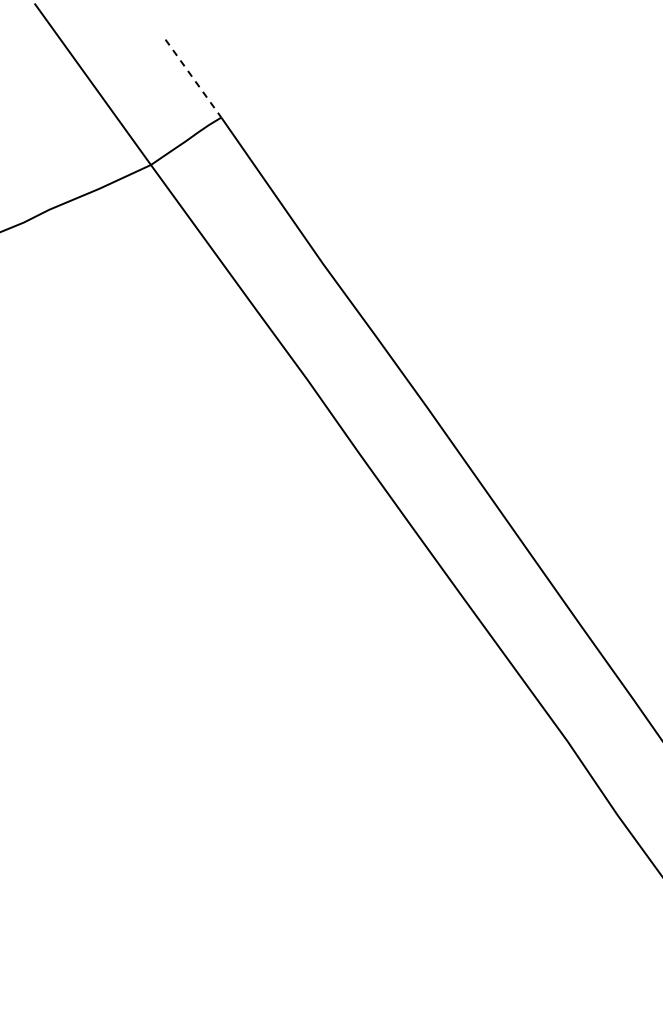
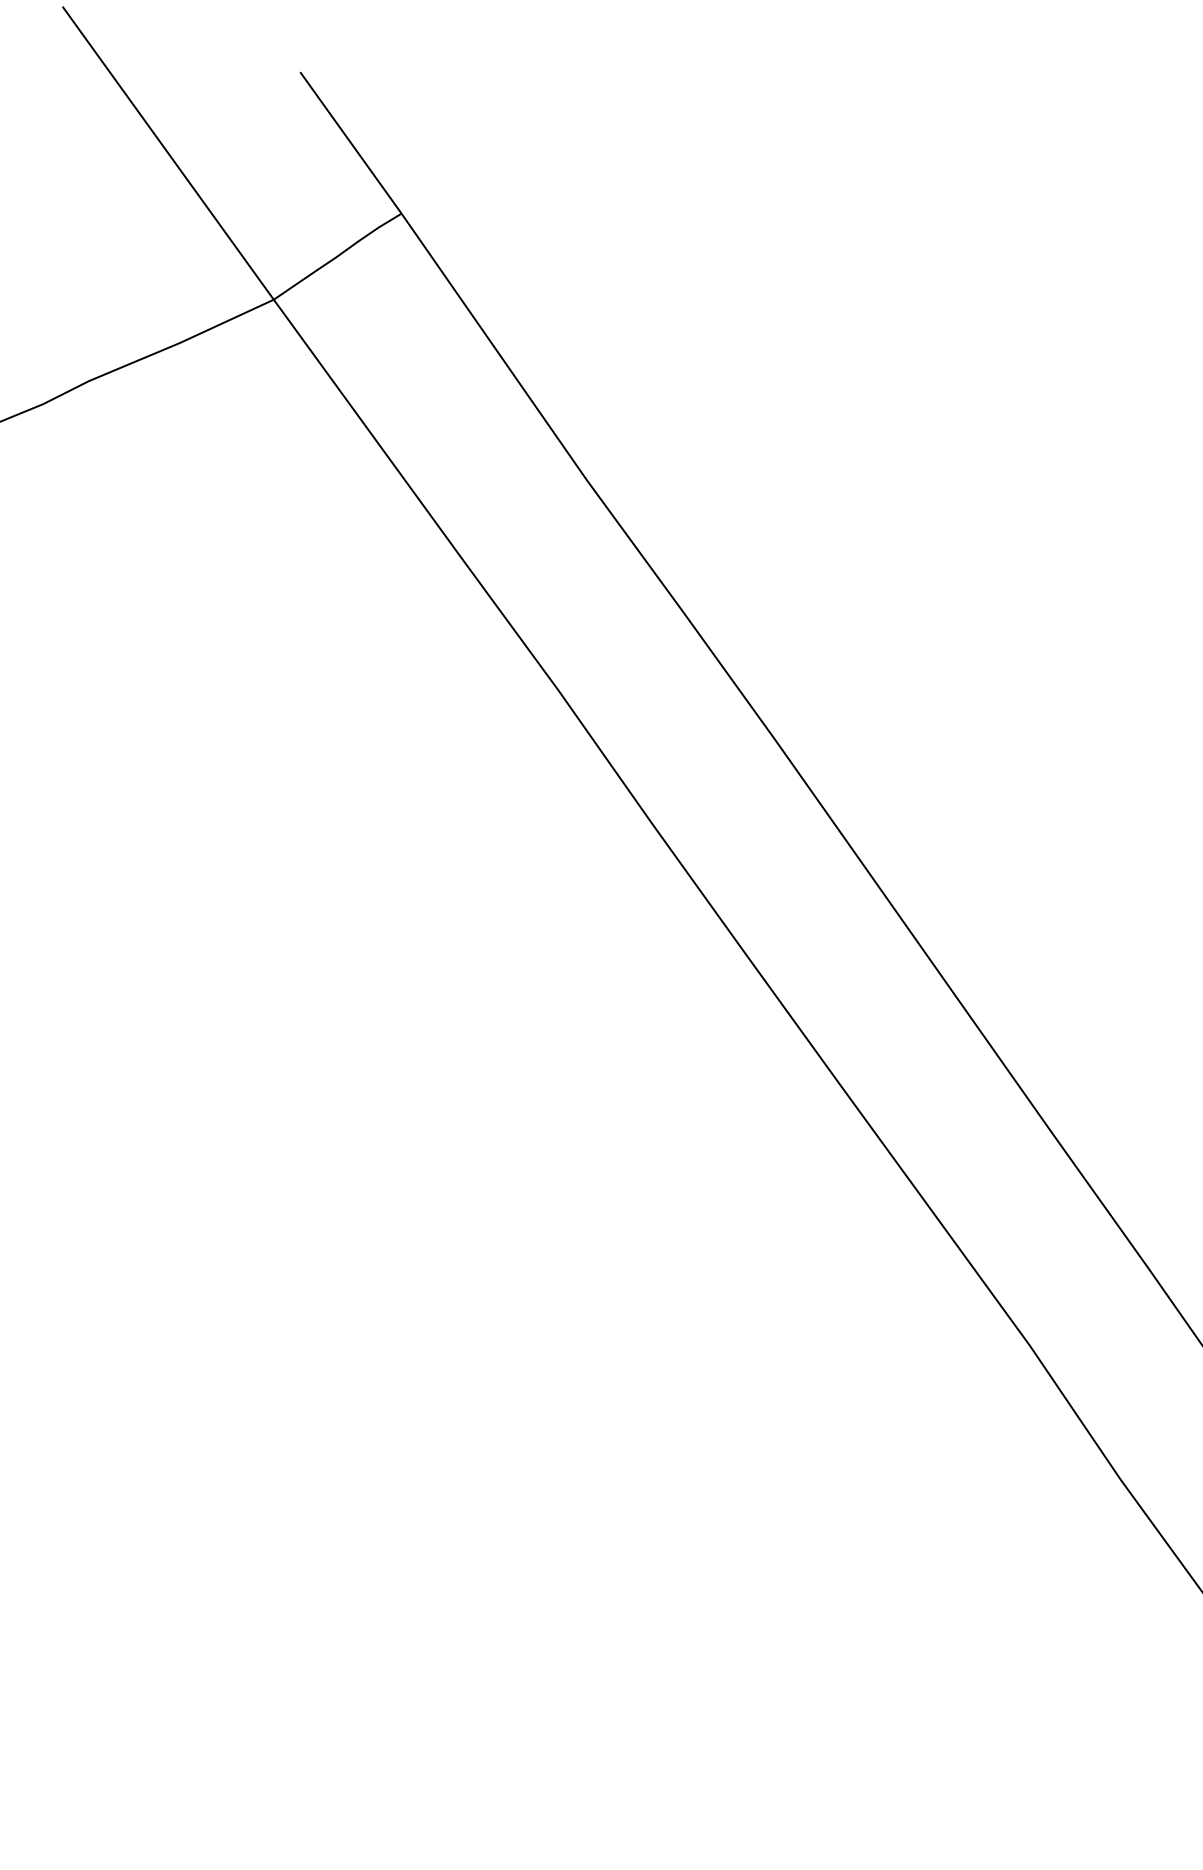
line: (193, 78) -> (351, 142), dashed -> solid

